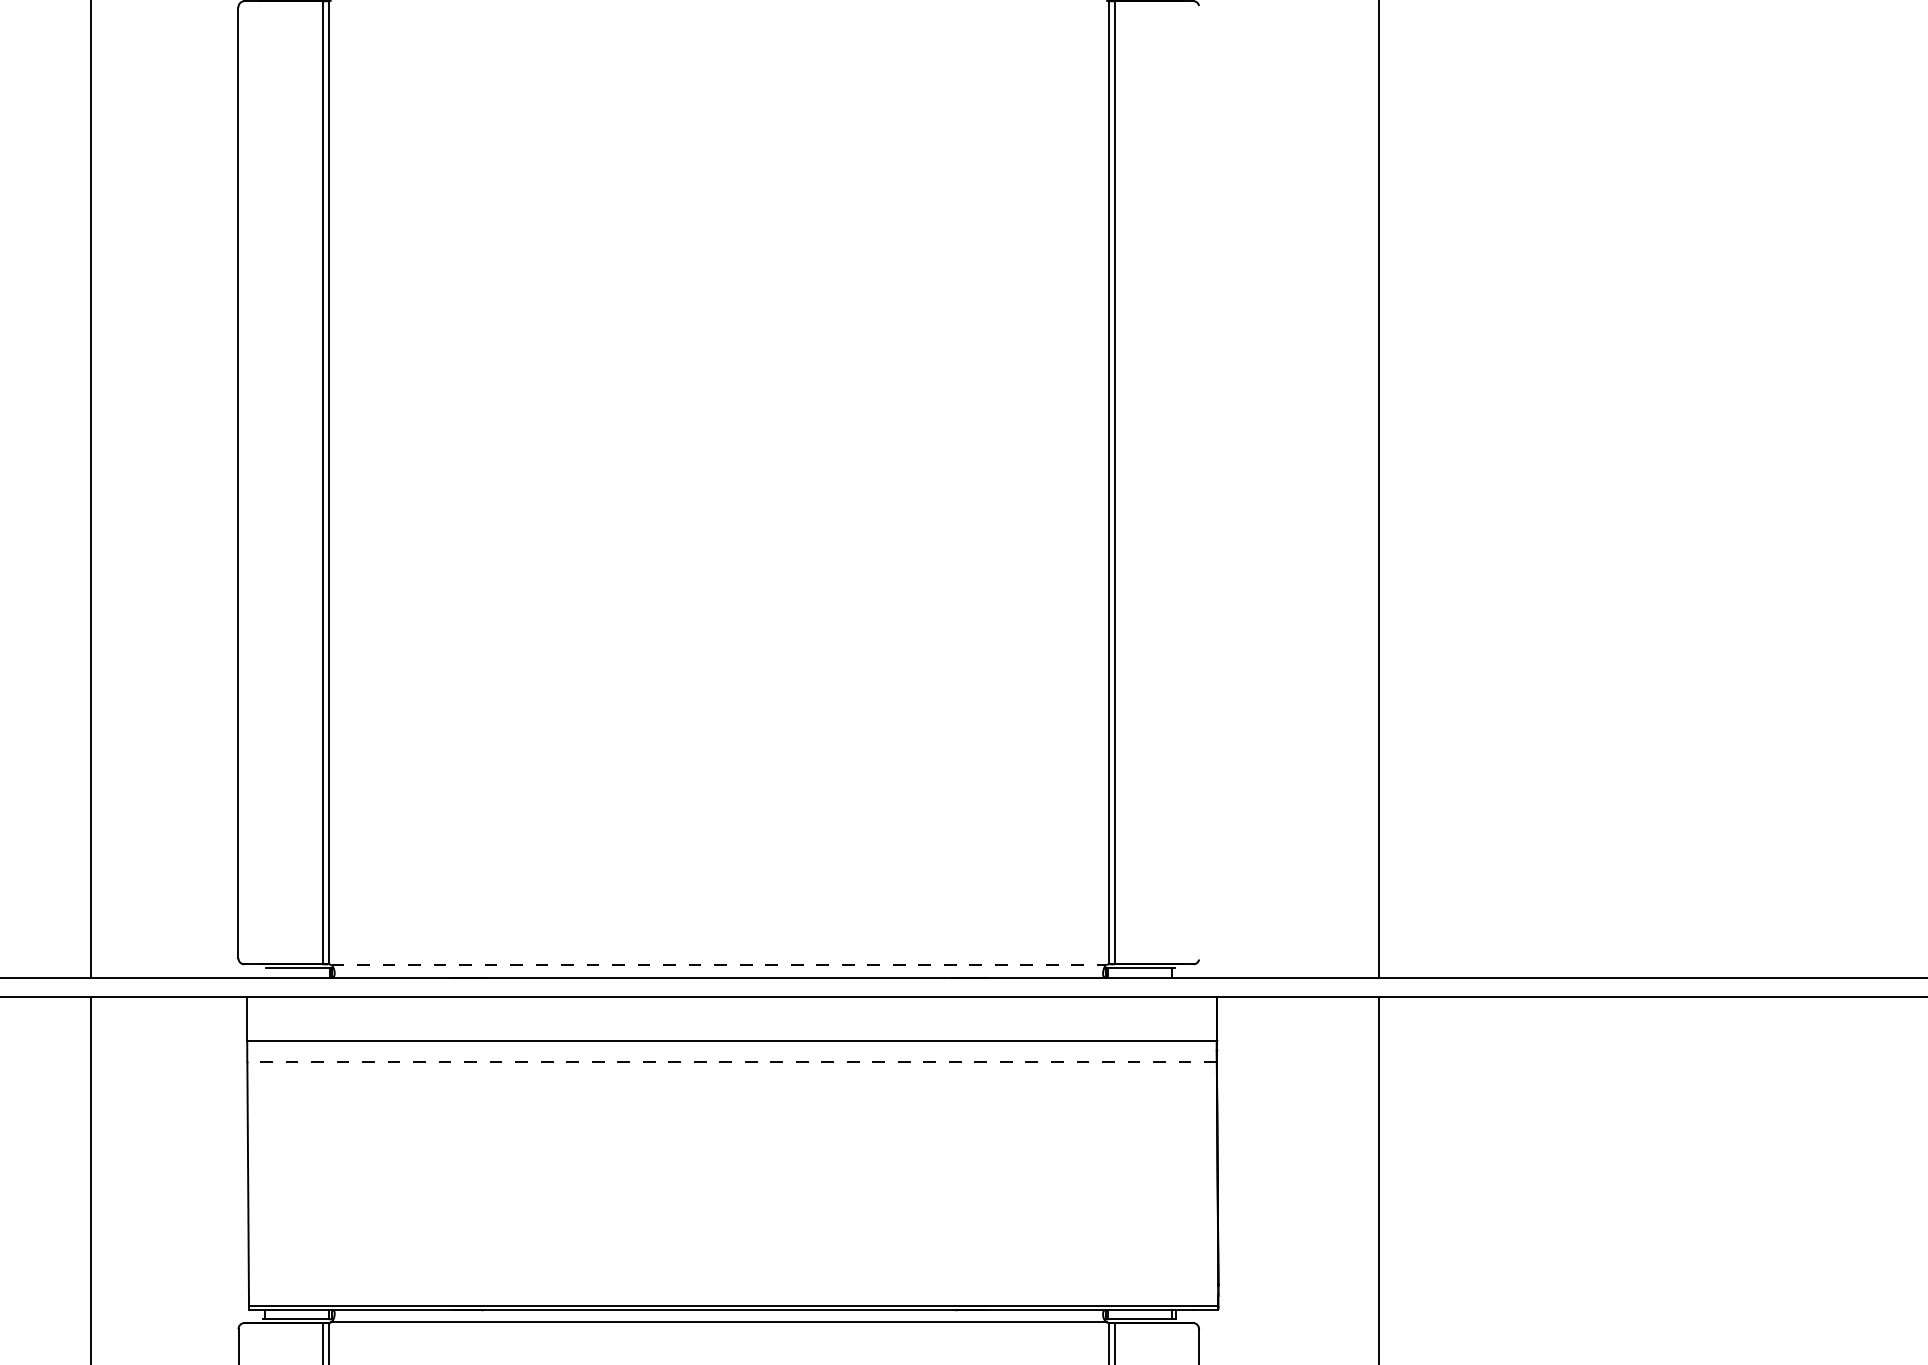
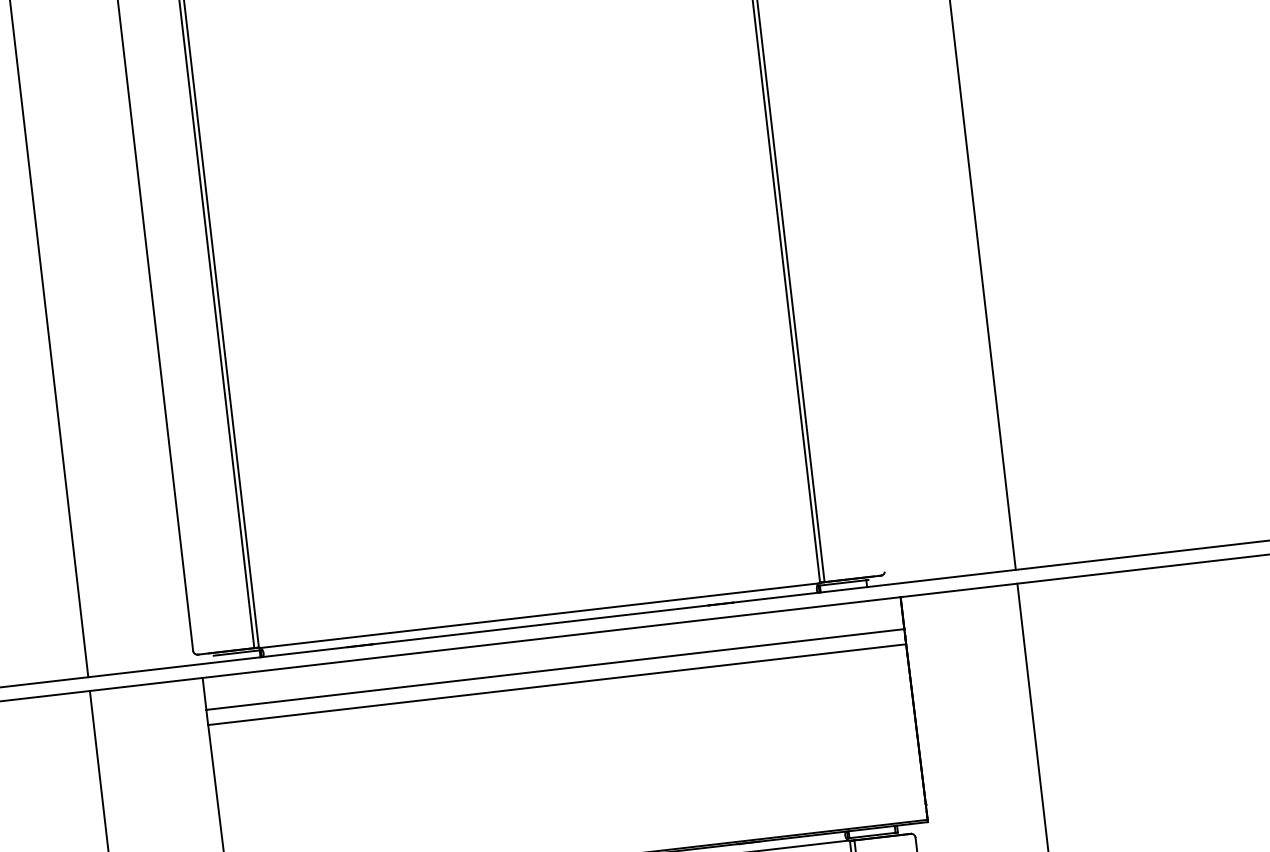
line: (719, 965) -> (540, 615), dashed -> solid
line: (732, 1062) -> (557, 684), dashed -> solid

